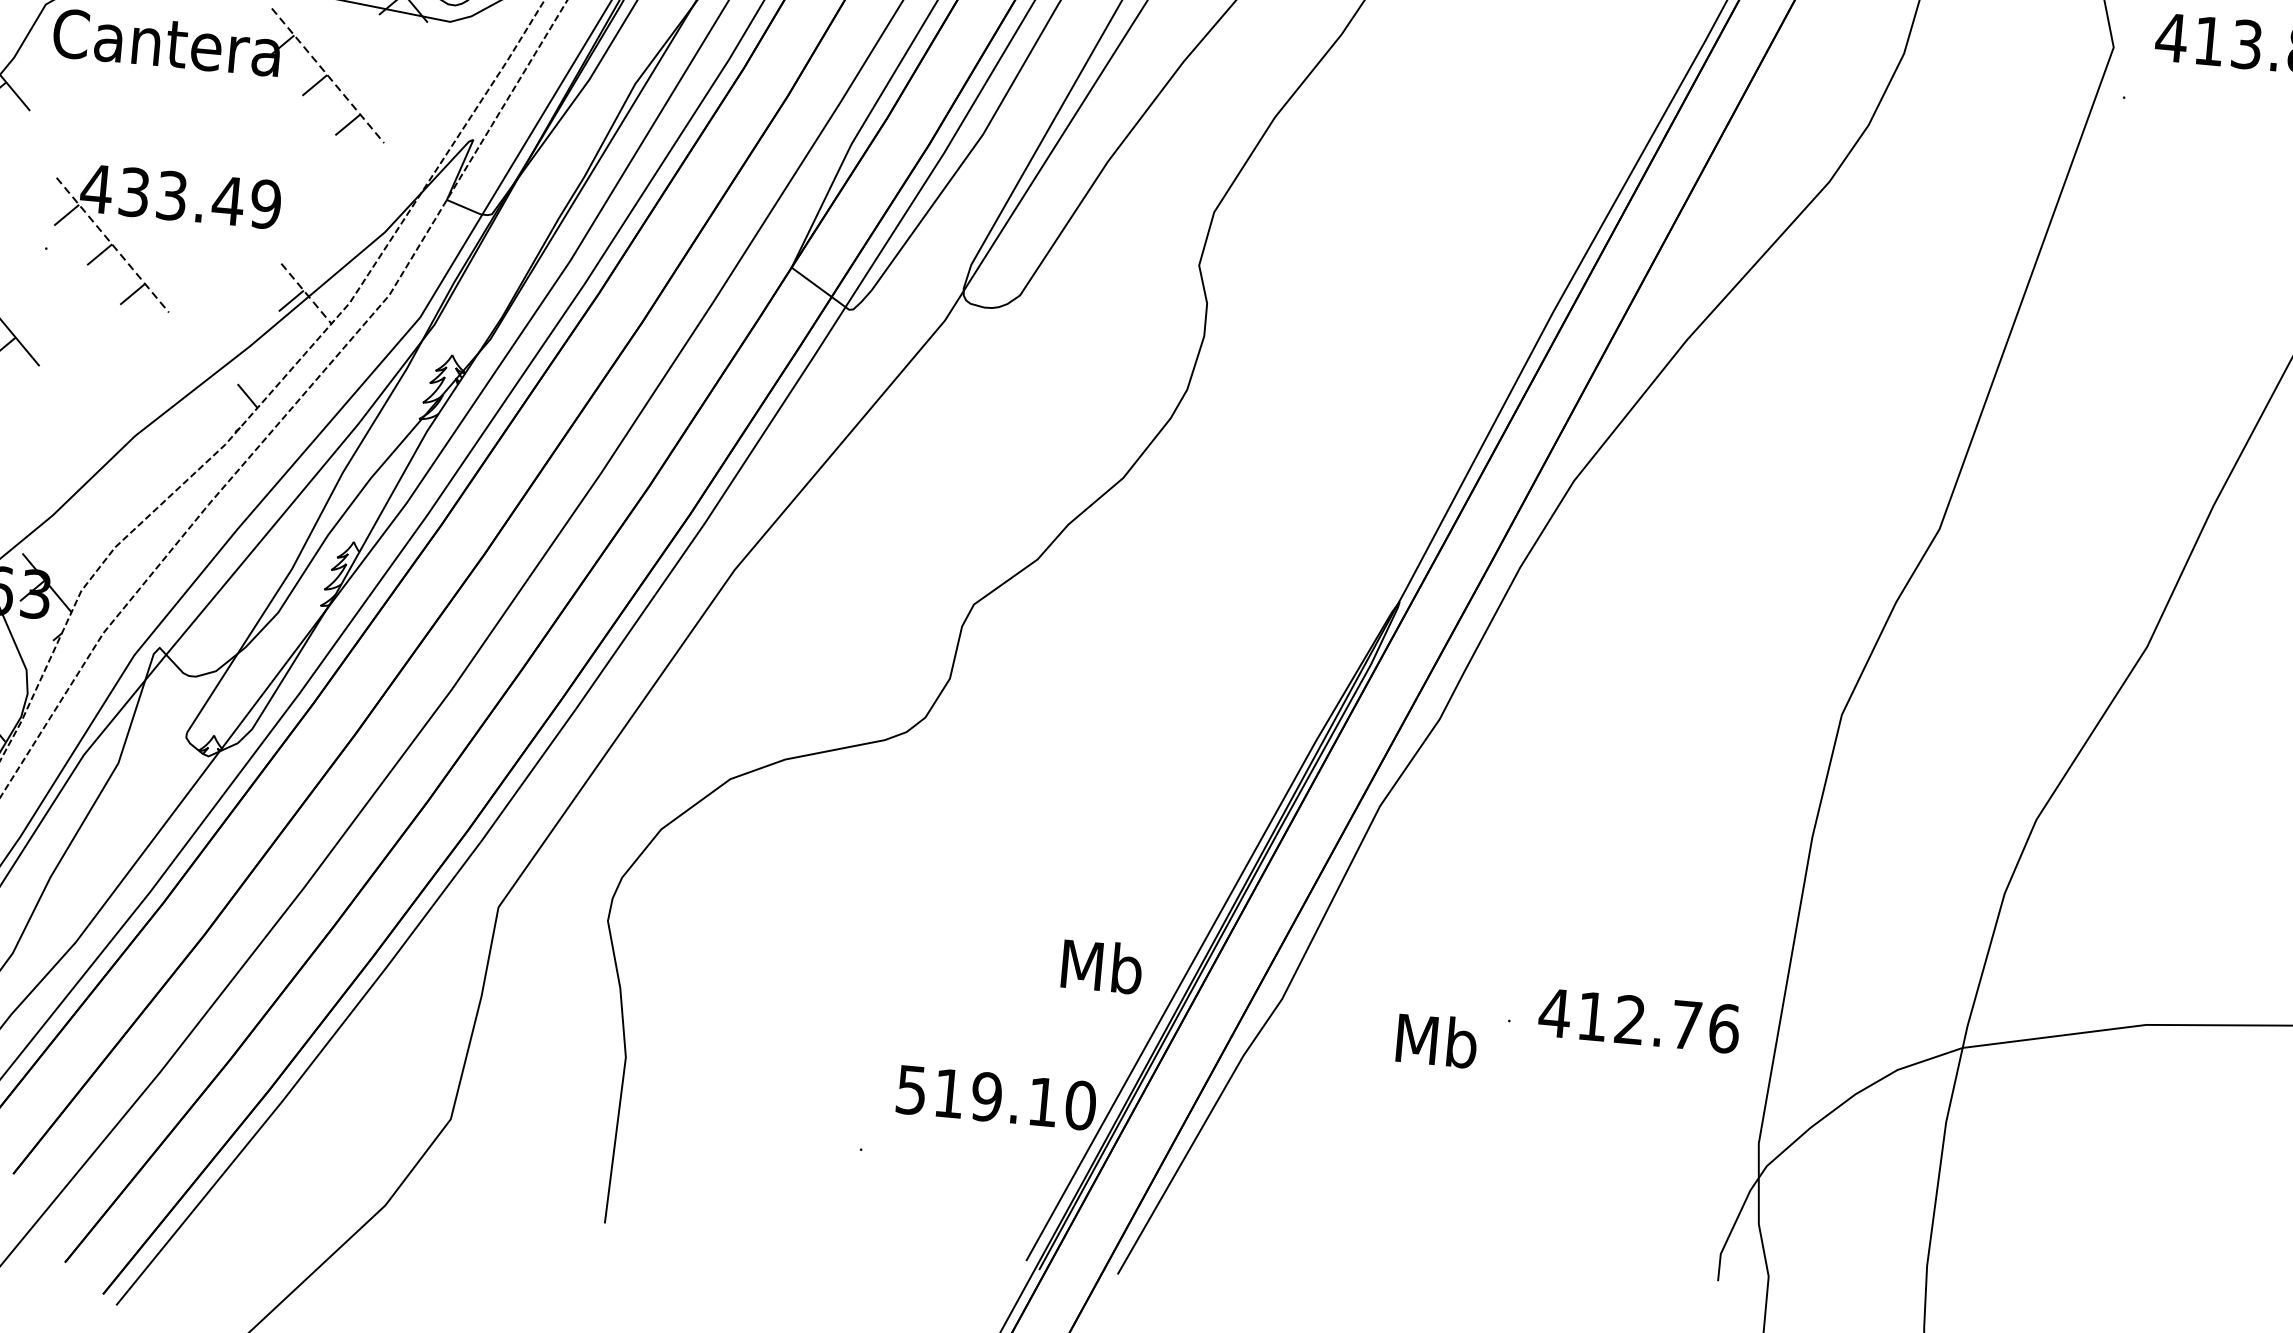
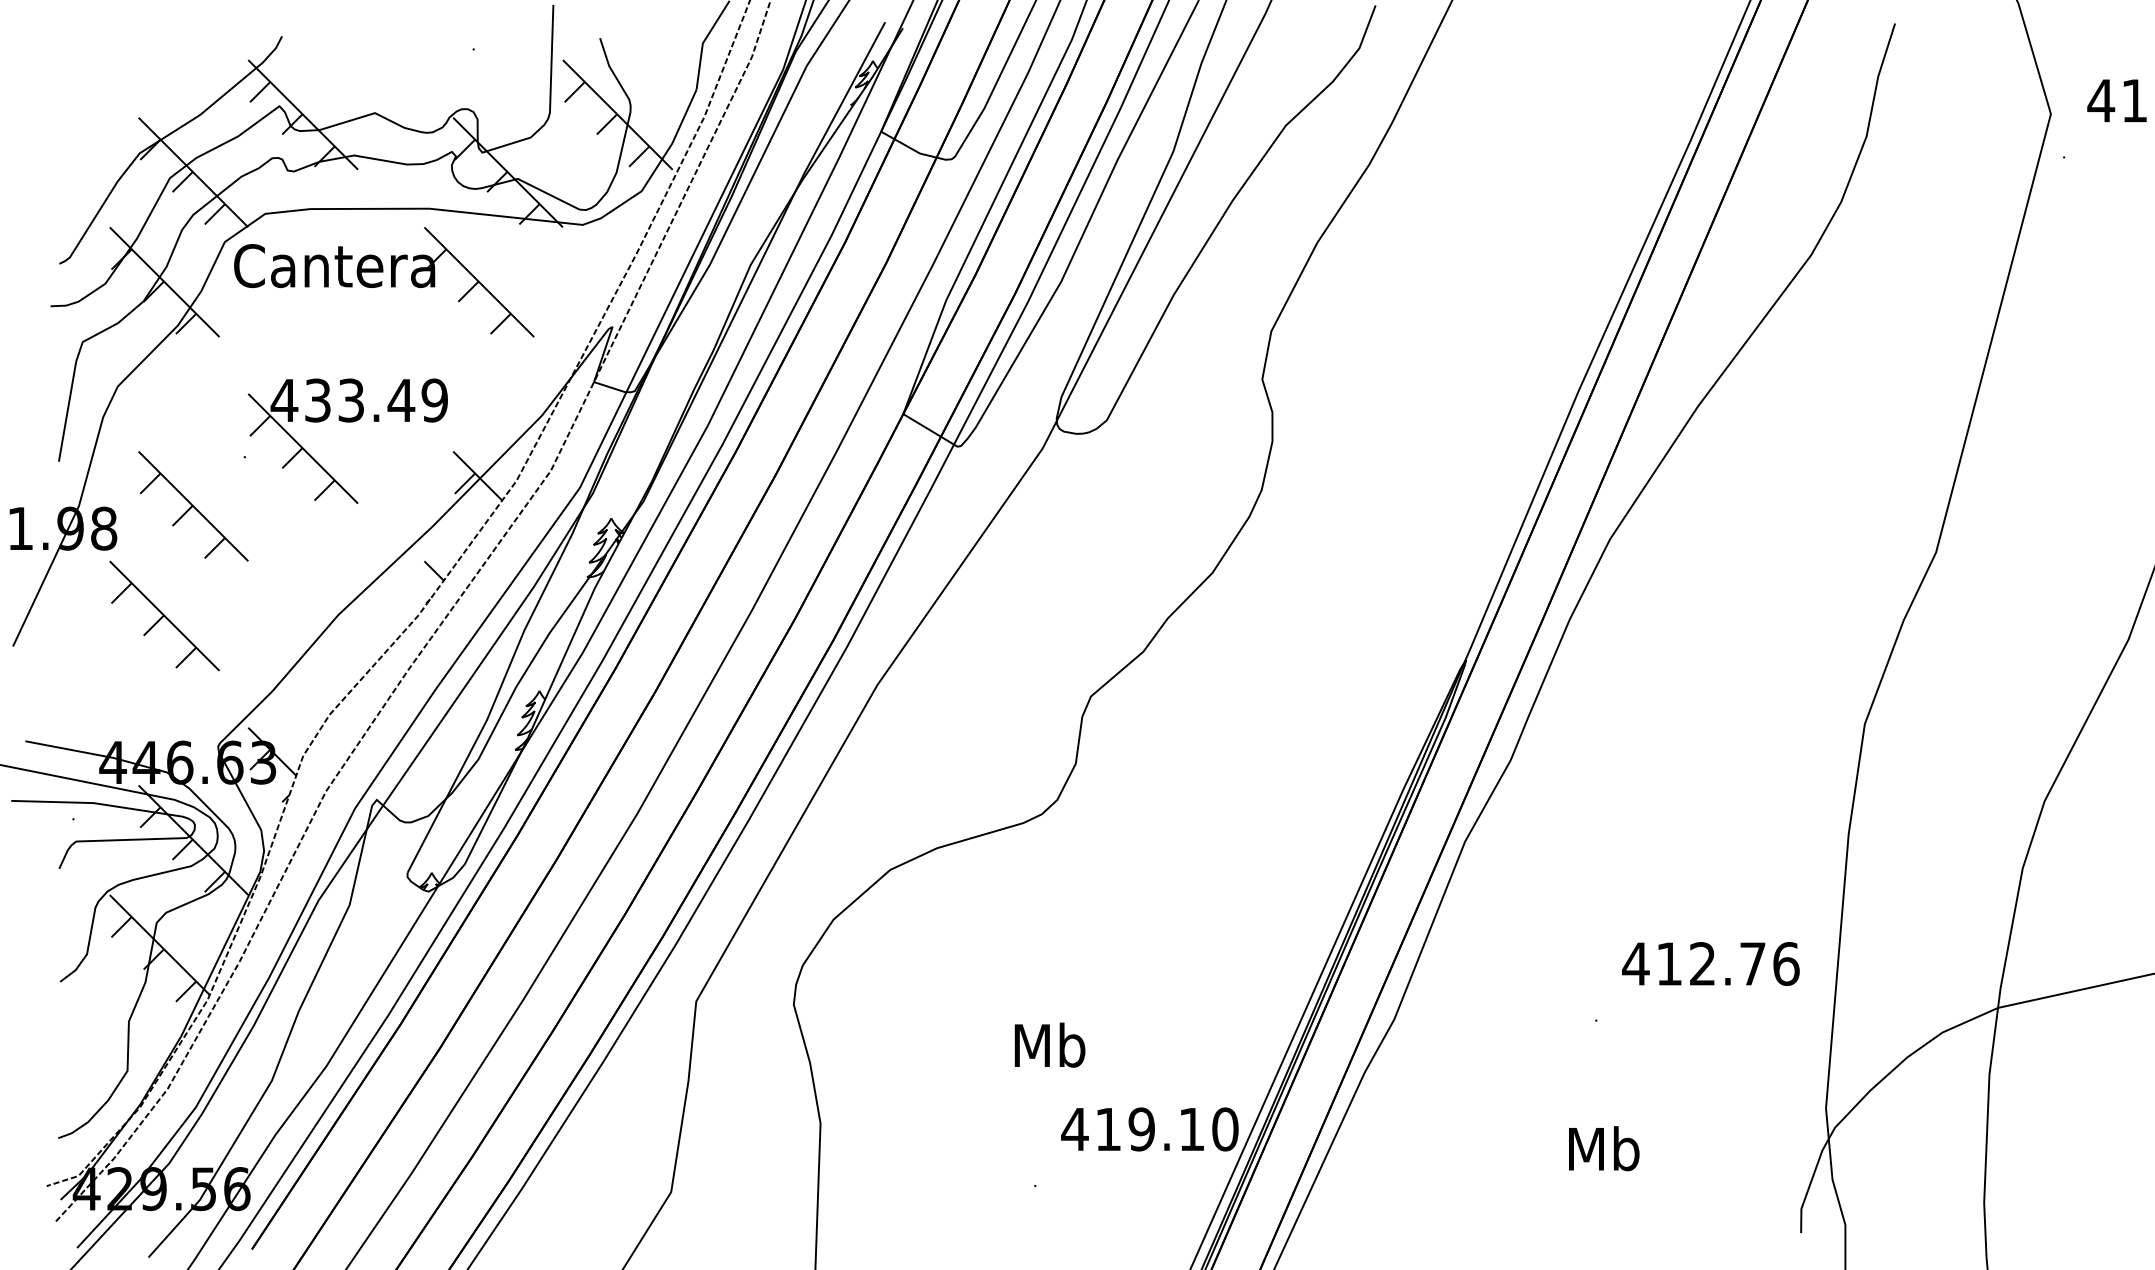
line: (328, 76) -> (479, 282), dashed -> solid
line: (113, 244) -> (303, 448), dashed -> solid
line: (306, 294) -> (477, 476), dashed -> solid
text: (1101, 965) -> (1049, 1044), moved
text: (1638, 1020) -> (1710, 963), moved
text: (1437, 1040) -> (1604, 1148), moved
text: (911, 1090) -> (1074, 1129), 519.10 -> 419.10

